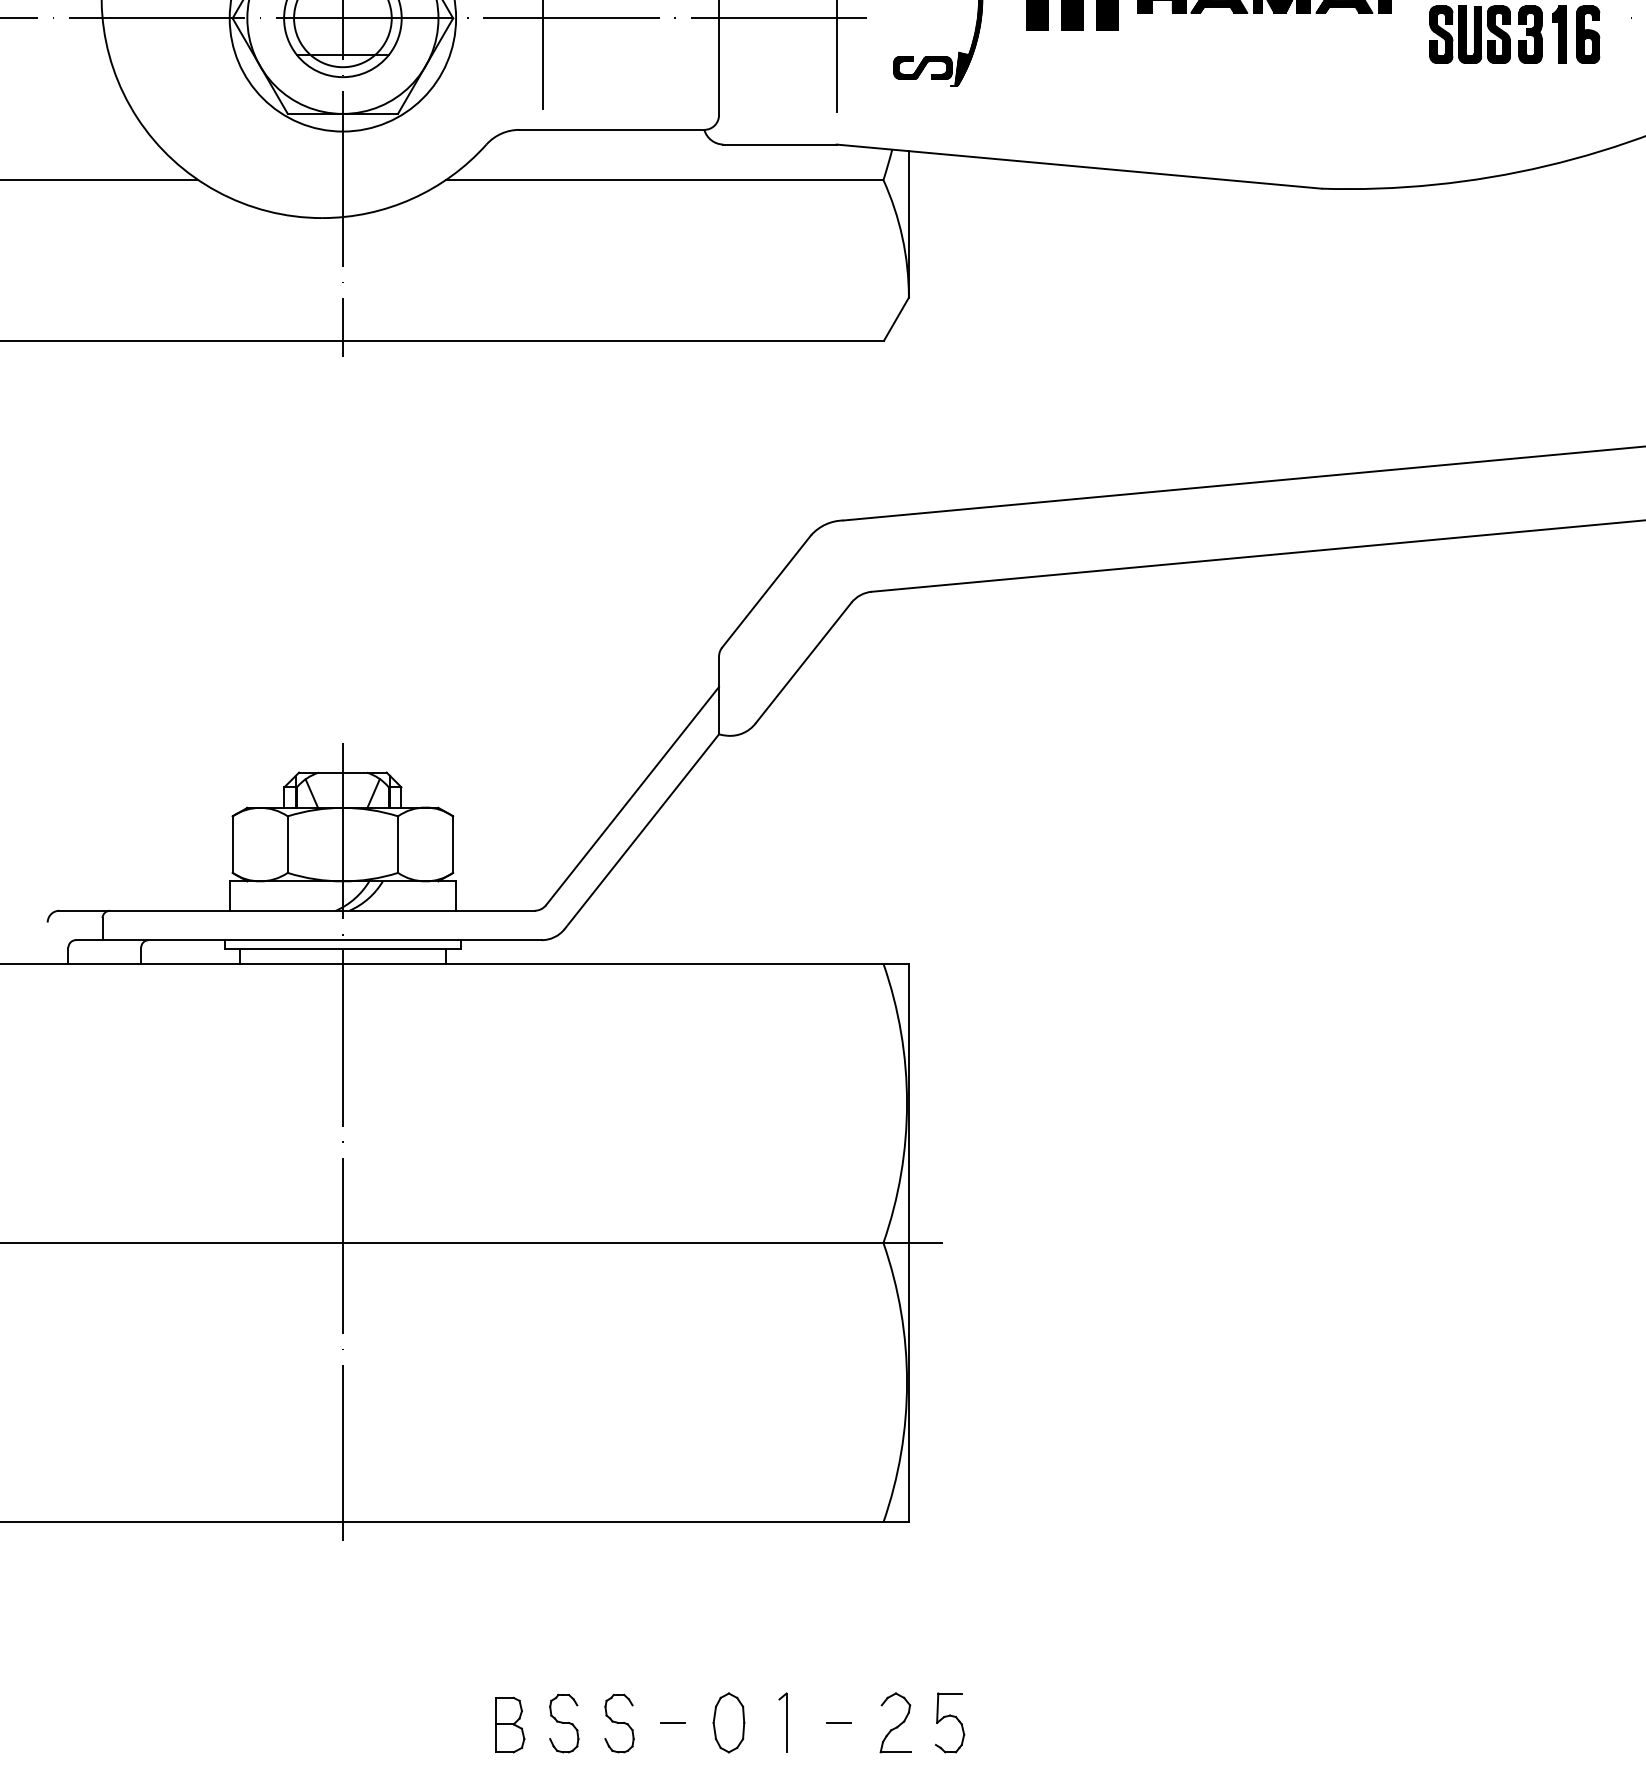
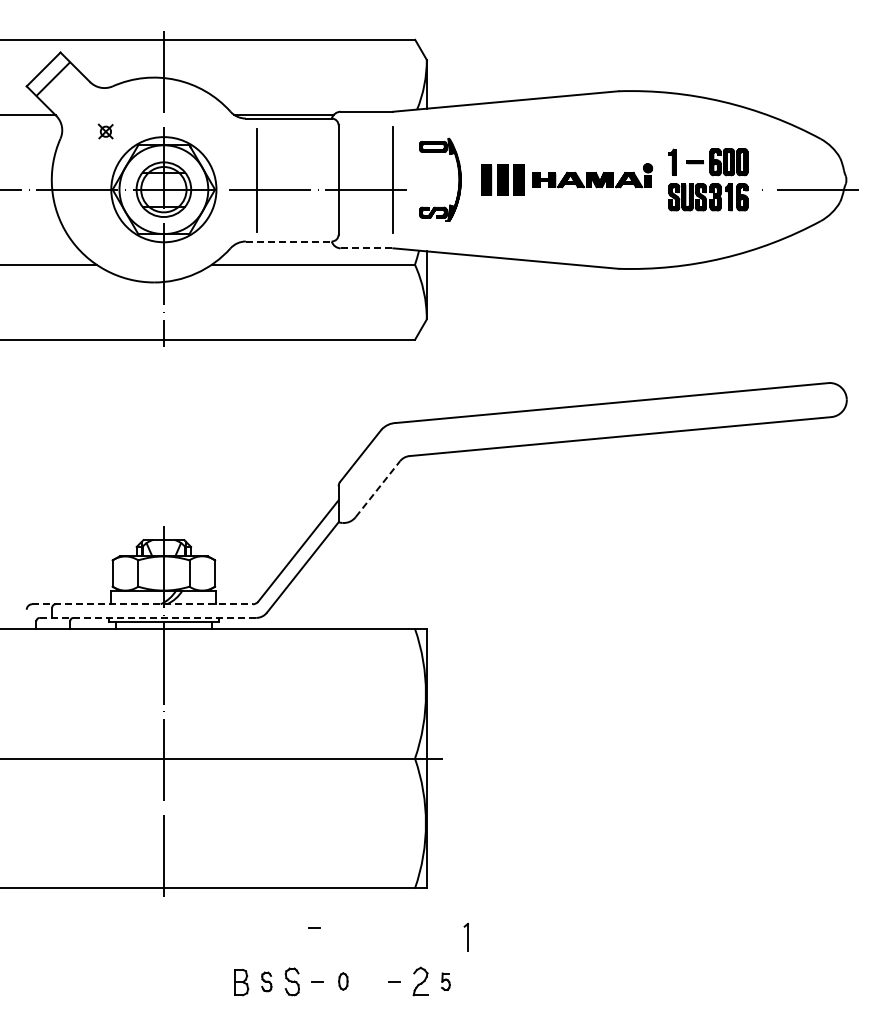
line: (611, 129) -> (288, 241), solid -> dashed
line: (781, 144) -> (367, 248), solid -> dashed
line: (802, 663) -> (377, 489), solid -> dashed
line: (299, 911) -> (143, 604), solid -> dashed
line: (309, 939) -> (148, 617), solid -> dashed
line: (667, 1606) -> (314, 927), added
part: (781, 1720) -> (465, 936), moved
part: (563, 1722) -> (266, 981), size x0.7
part: (729, 1722) -> (343, 981), size x0.6
part: (949, 1722) -> (445, 981), size x0.6

